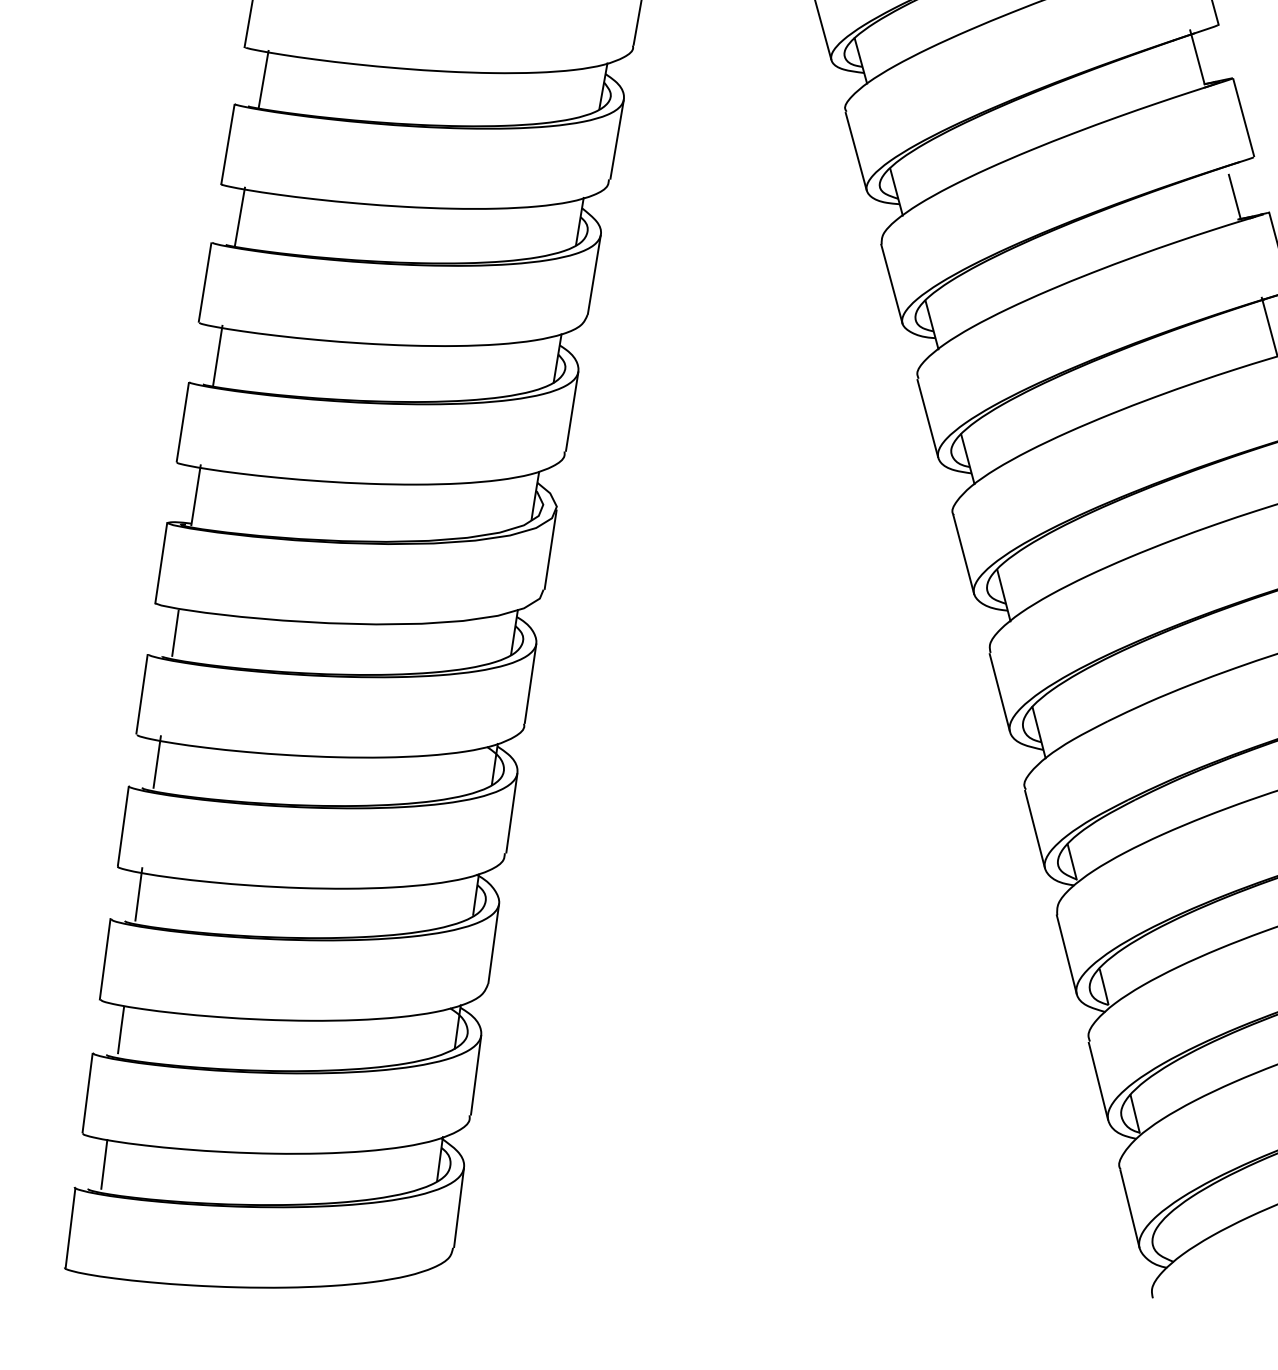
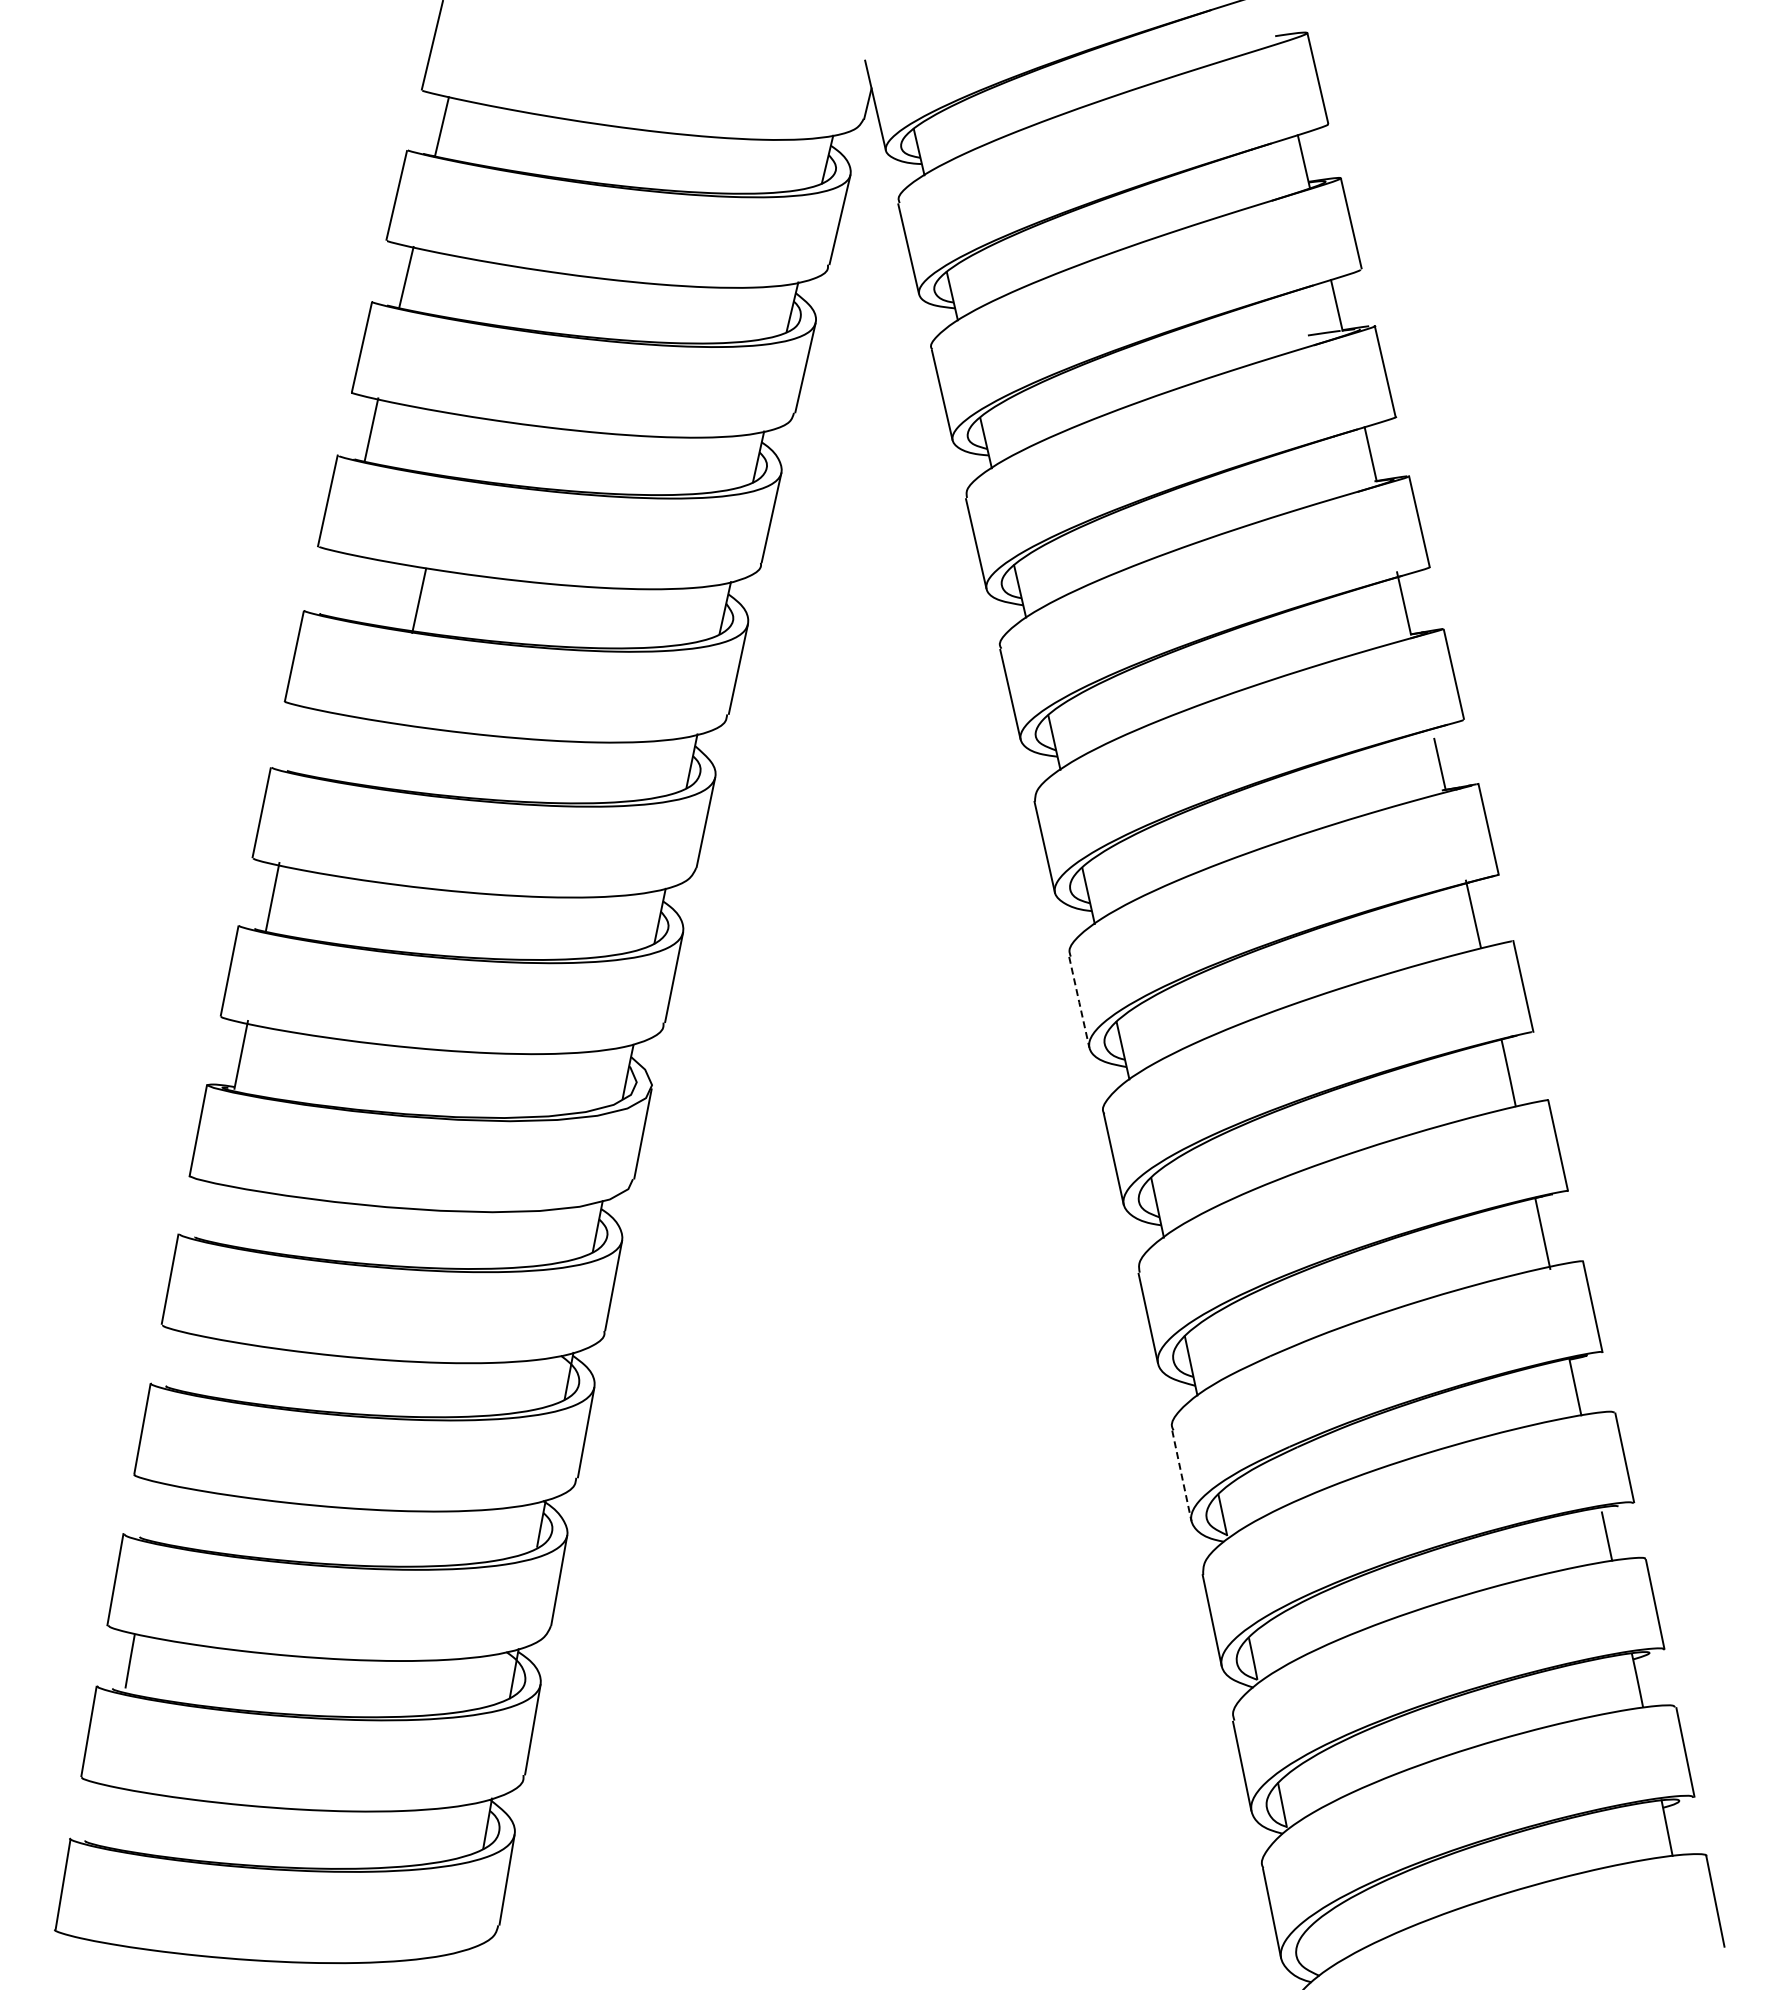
line: (263, 79) -> (419, 600), moved
line: (239, 216) -> (304, 739), removed
line: (927, 418) -> (1079, 1002), solid -> dashed
line: (174, 632) -> (210, 1210), removed
line: (156, 762) -> (183, 1357), removed
line: (1034, 828) -> (1181, 1475), solid -> dashed
line: (138, 893) -> (156, 1506), removed
line: (104, 1164) -> (104, 1813), removed

